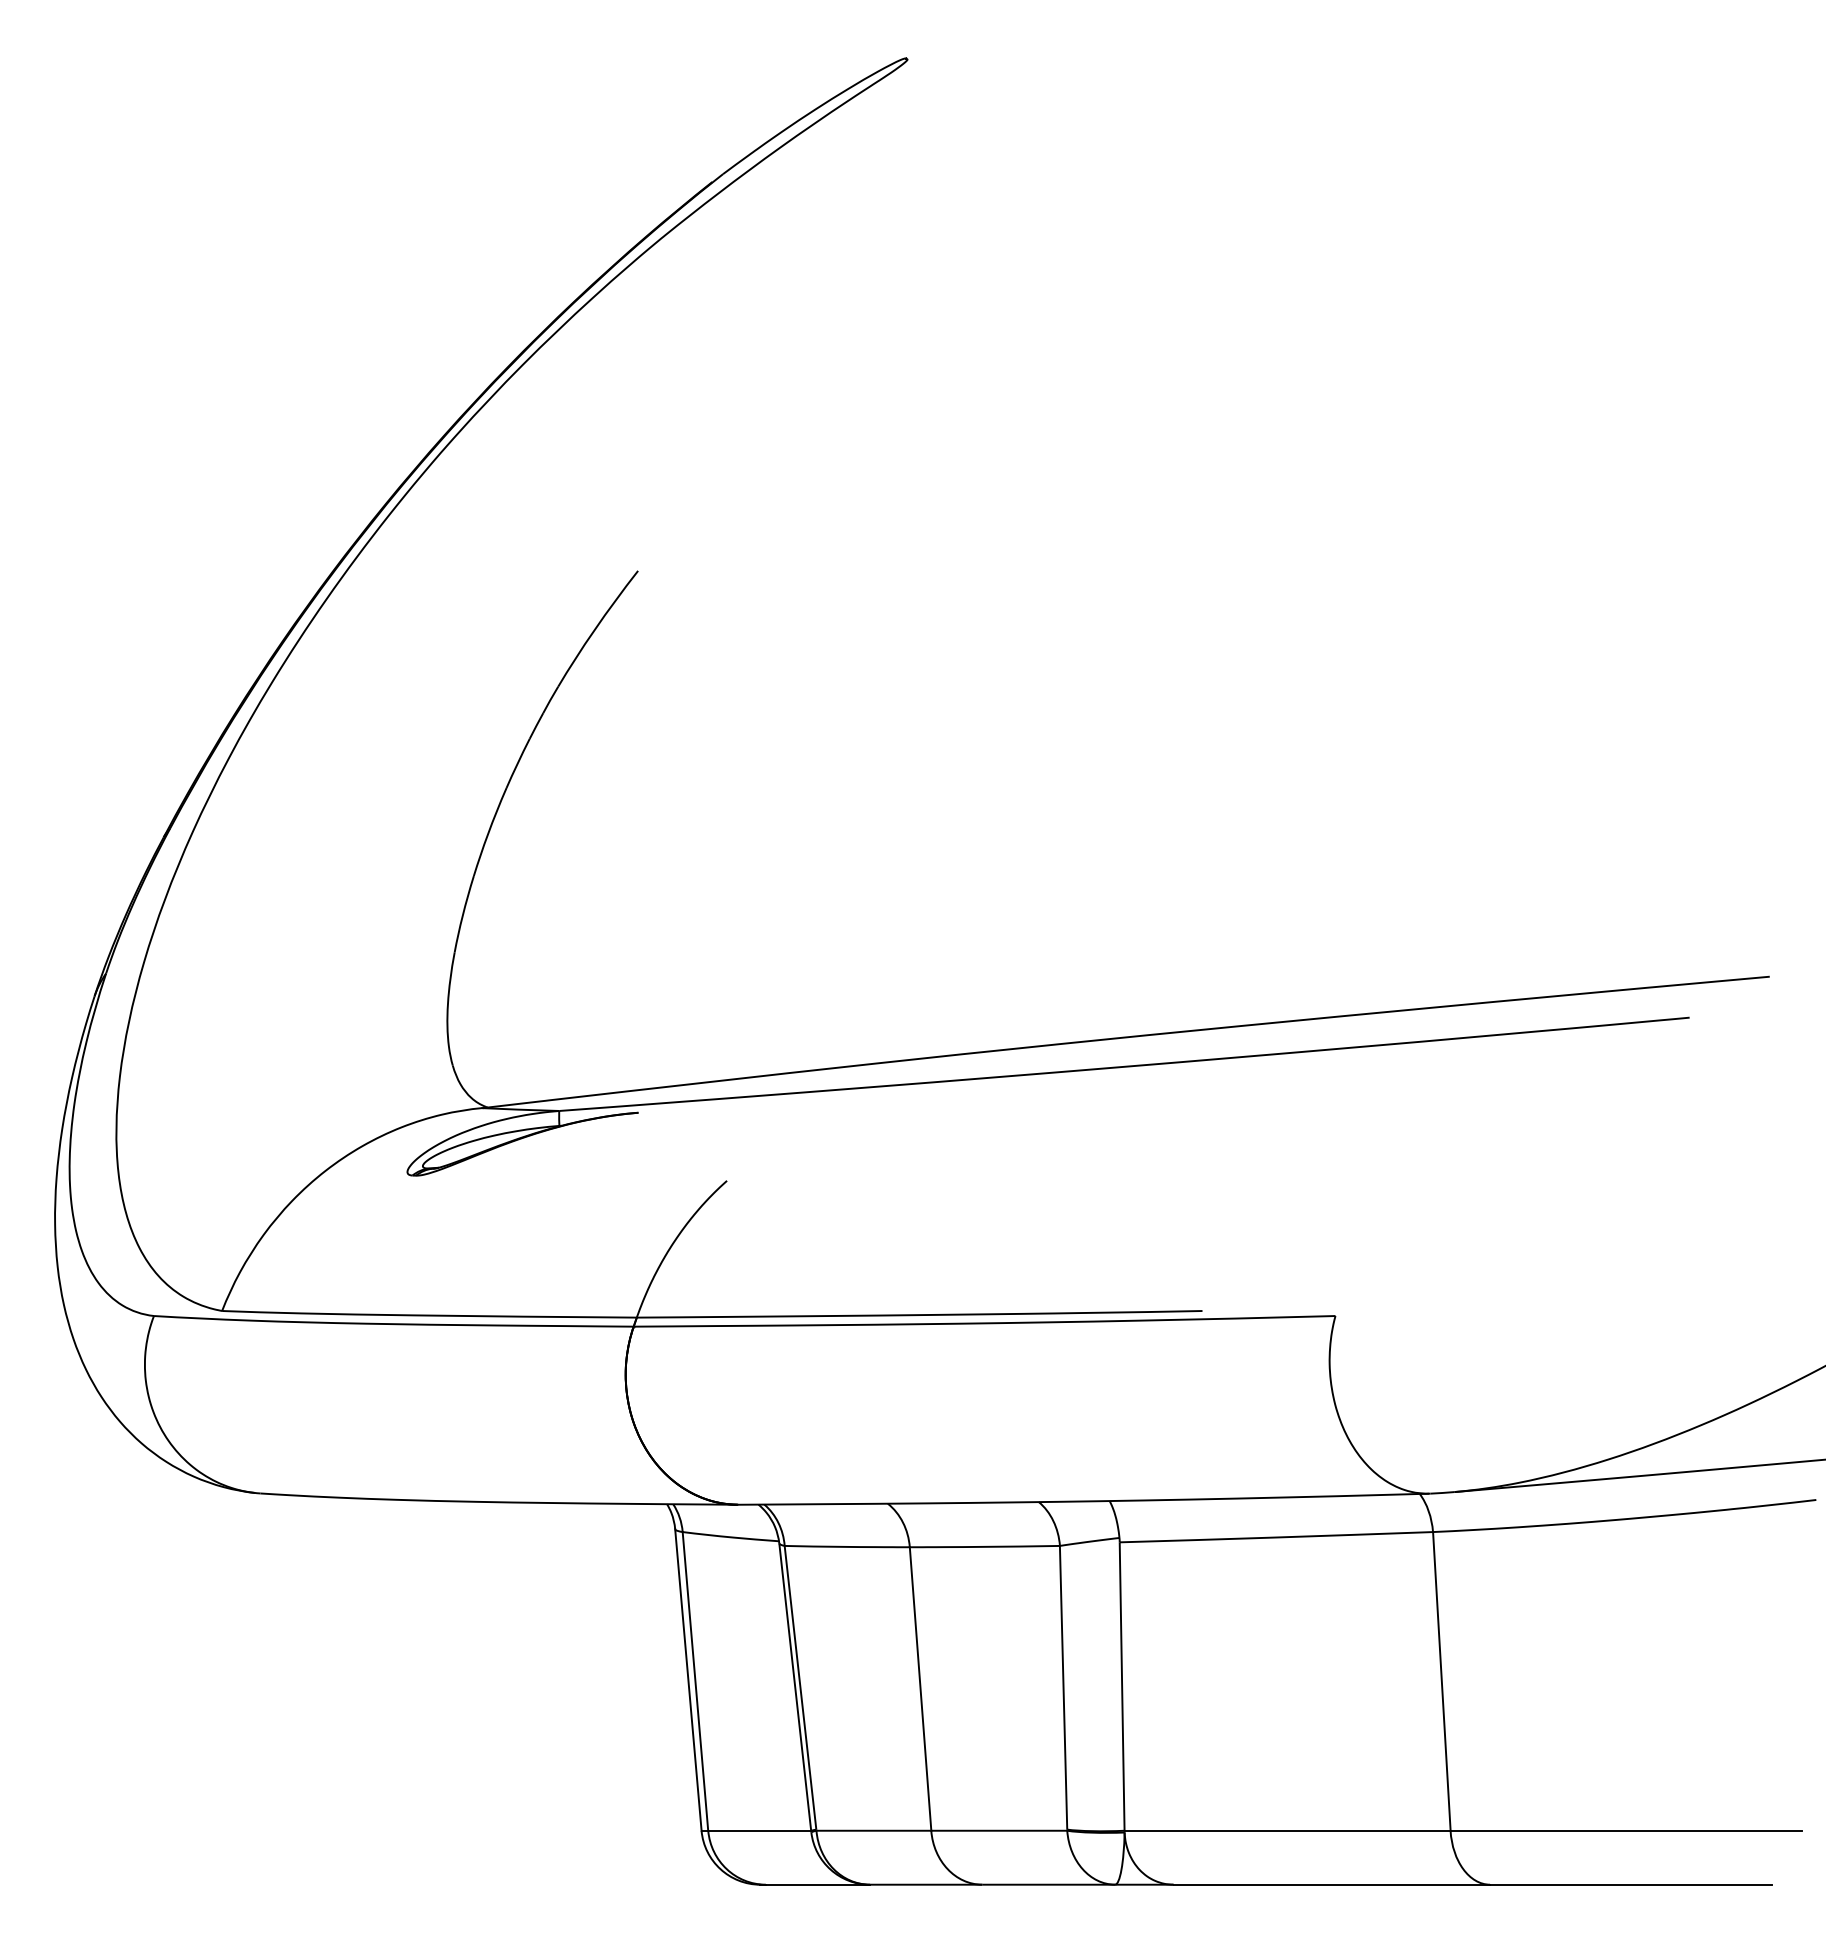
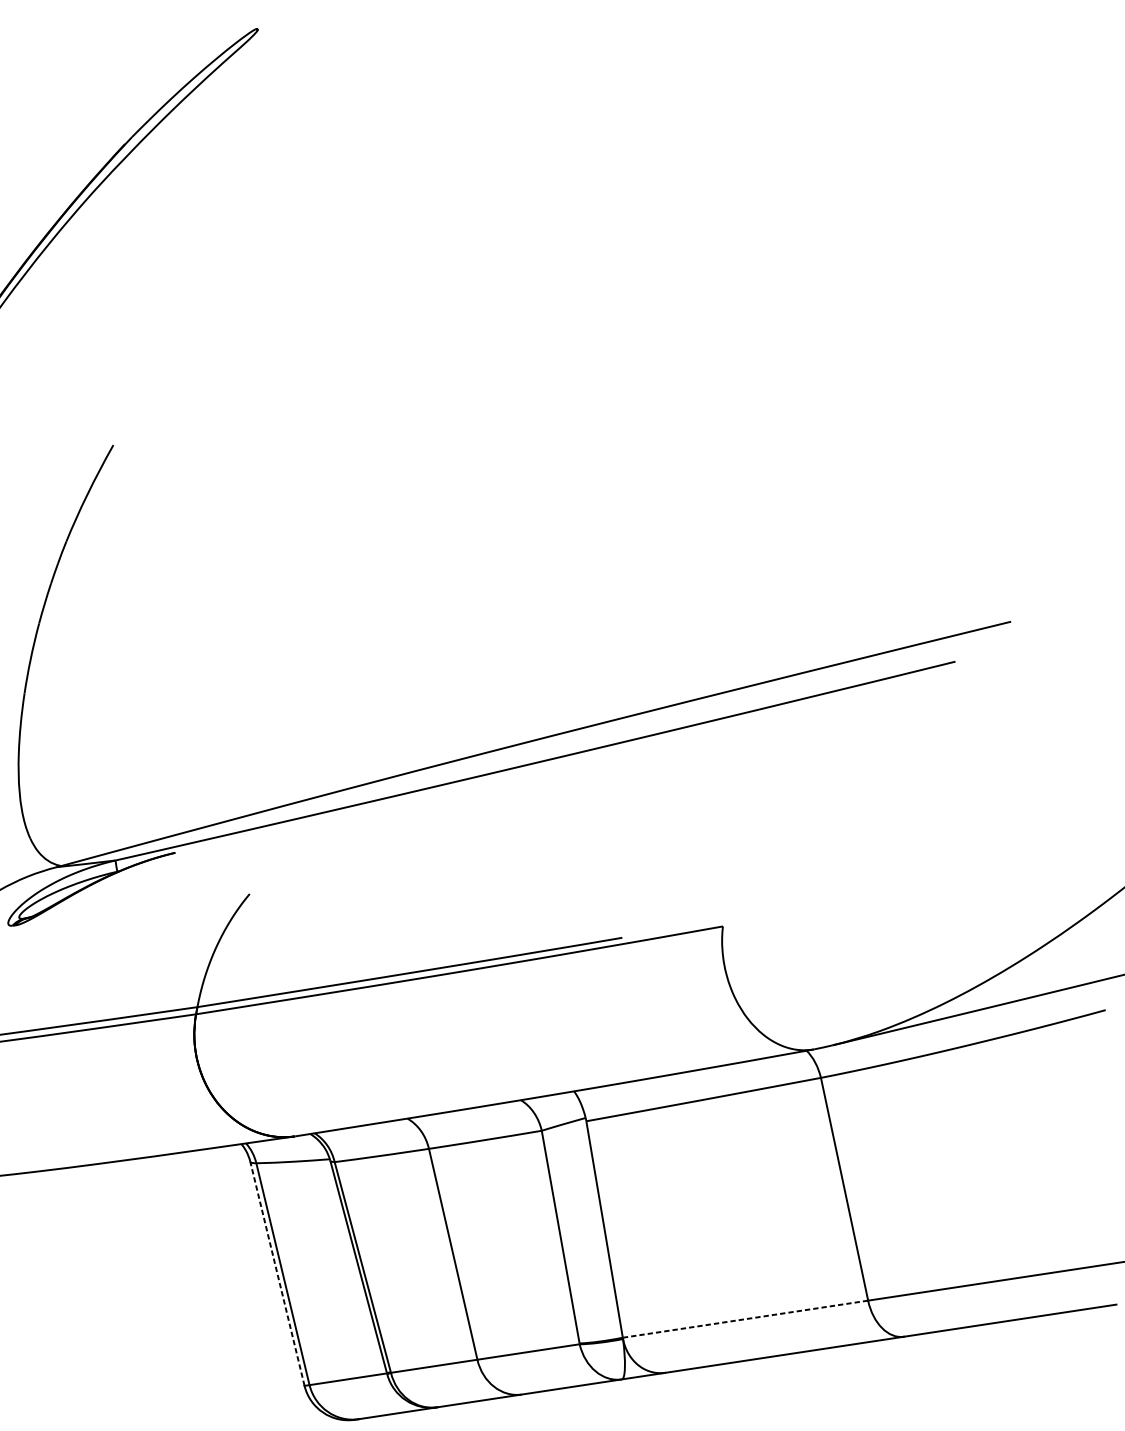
line: (688, 1679) -> (277, 1273), solid -> dashed
line: (1288, 1830) -> (746, 1318), solid -> dashed

